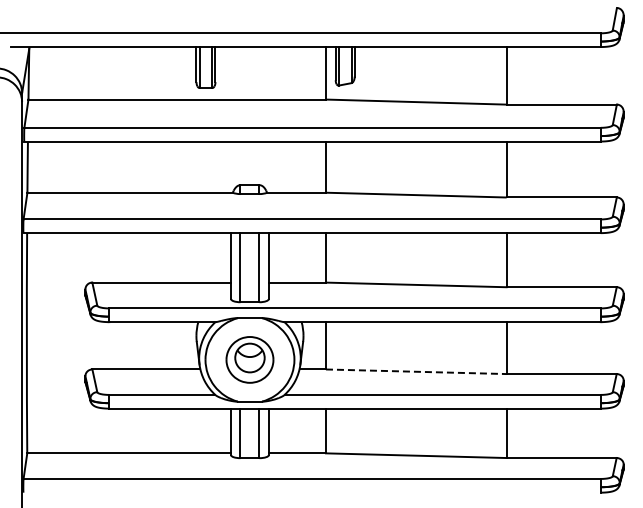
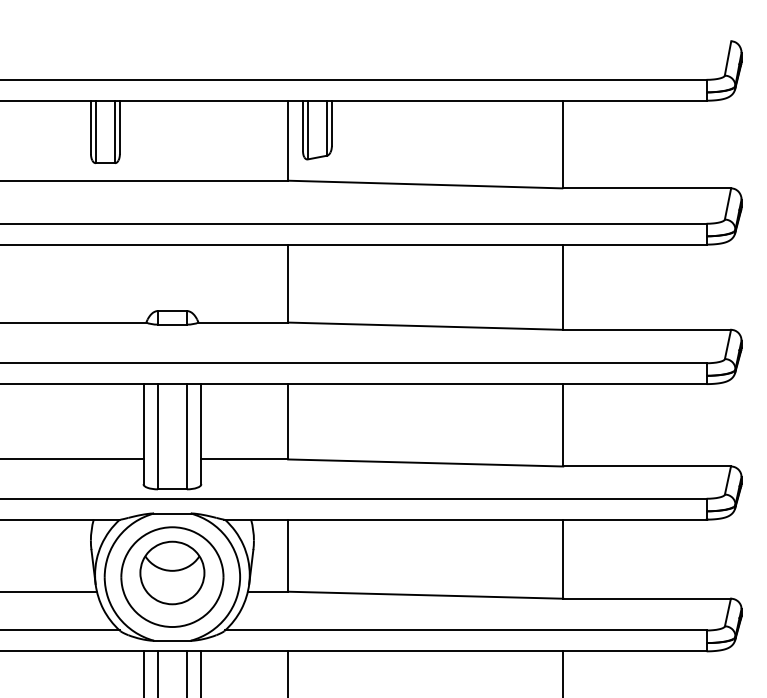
part: (249, 359) -> (171, 576), size x1.43
line: (416, 371) -> (426, 594), dashed -> solid

